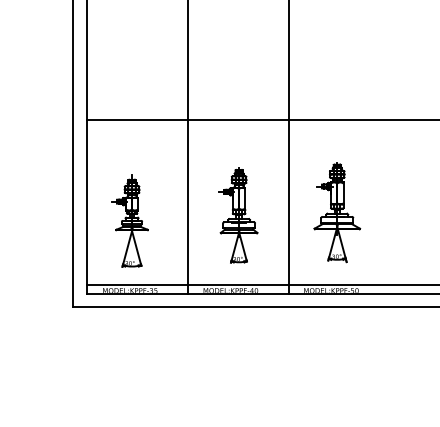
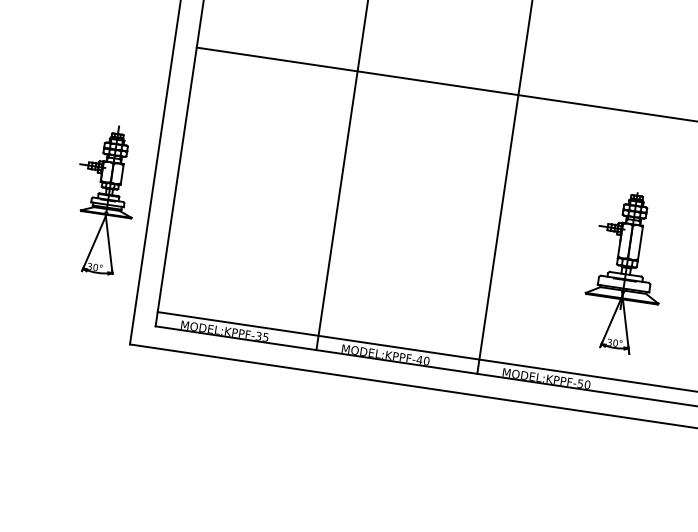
part: (337, 212) -> (626, 272), moved
part: (238, 215) -> (415, 236), removed
part: (129, 220) -> (104, 198), moved

